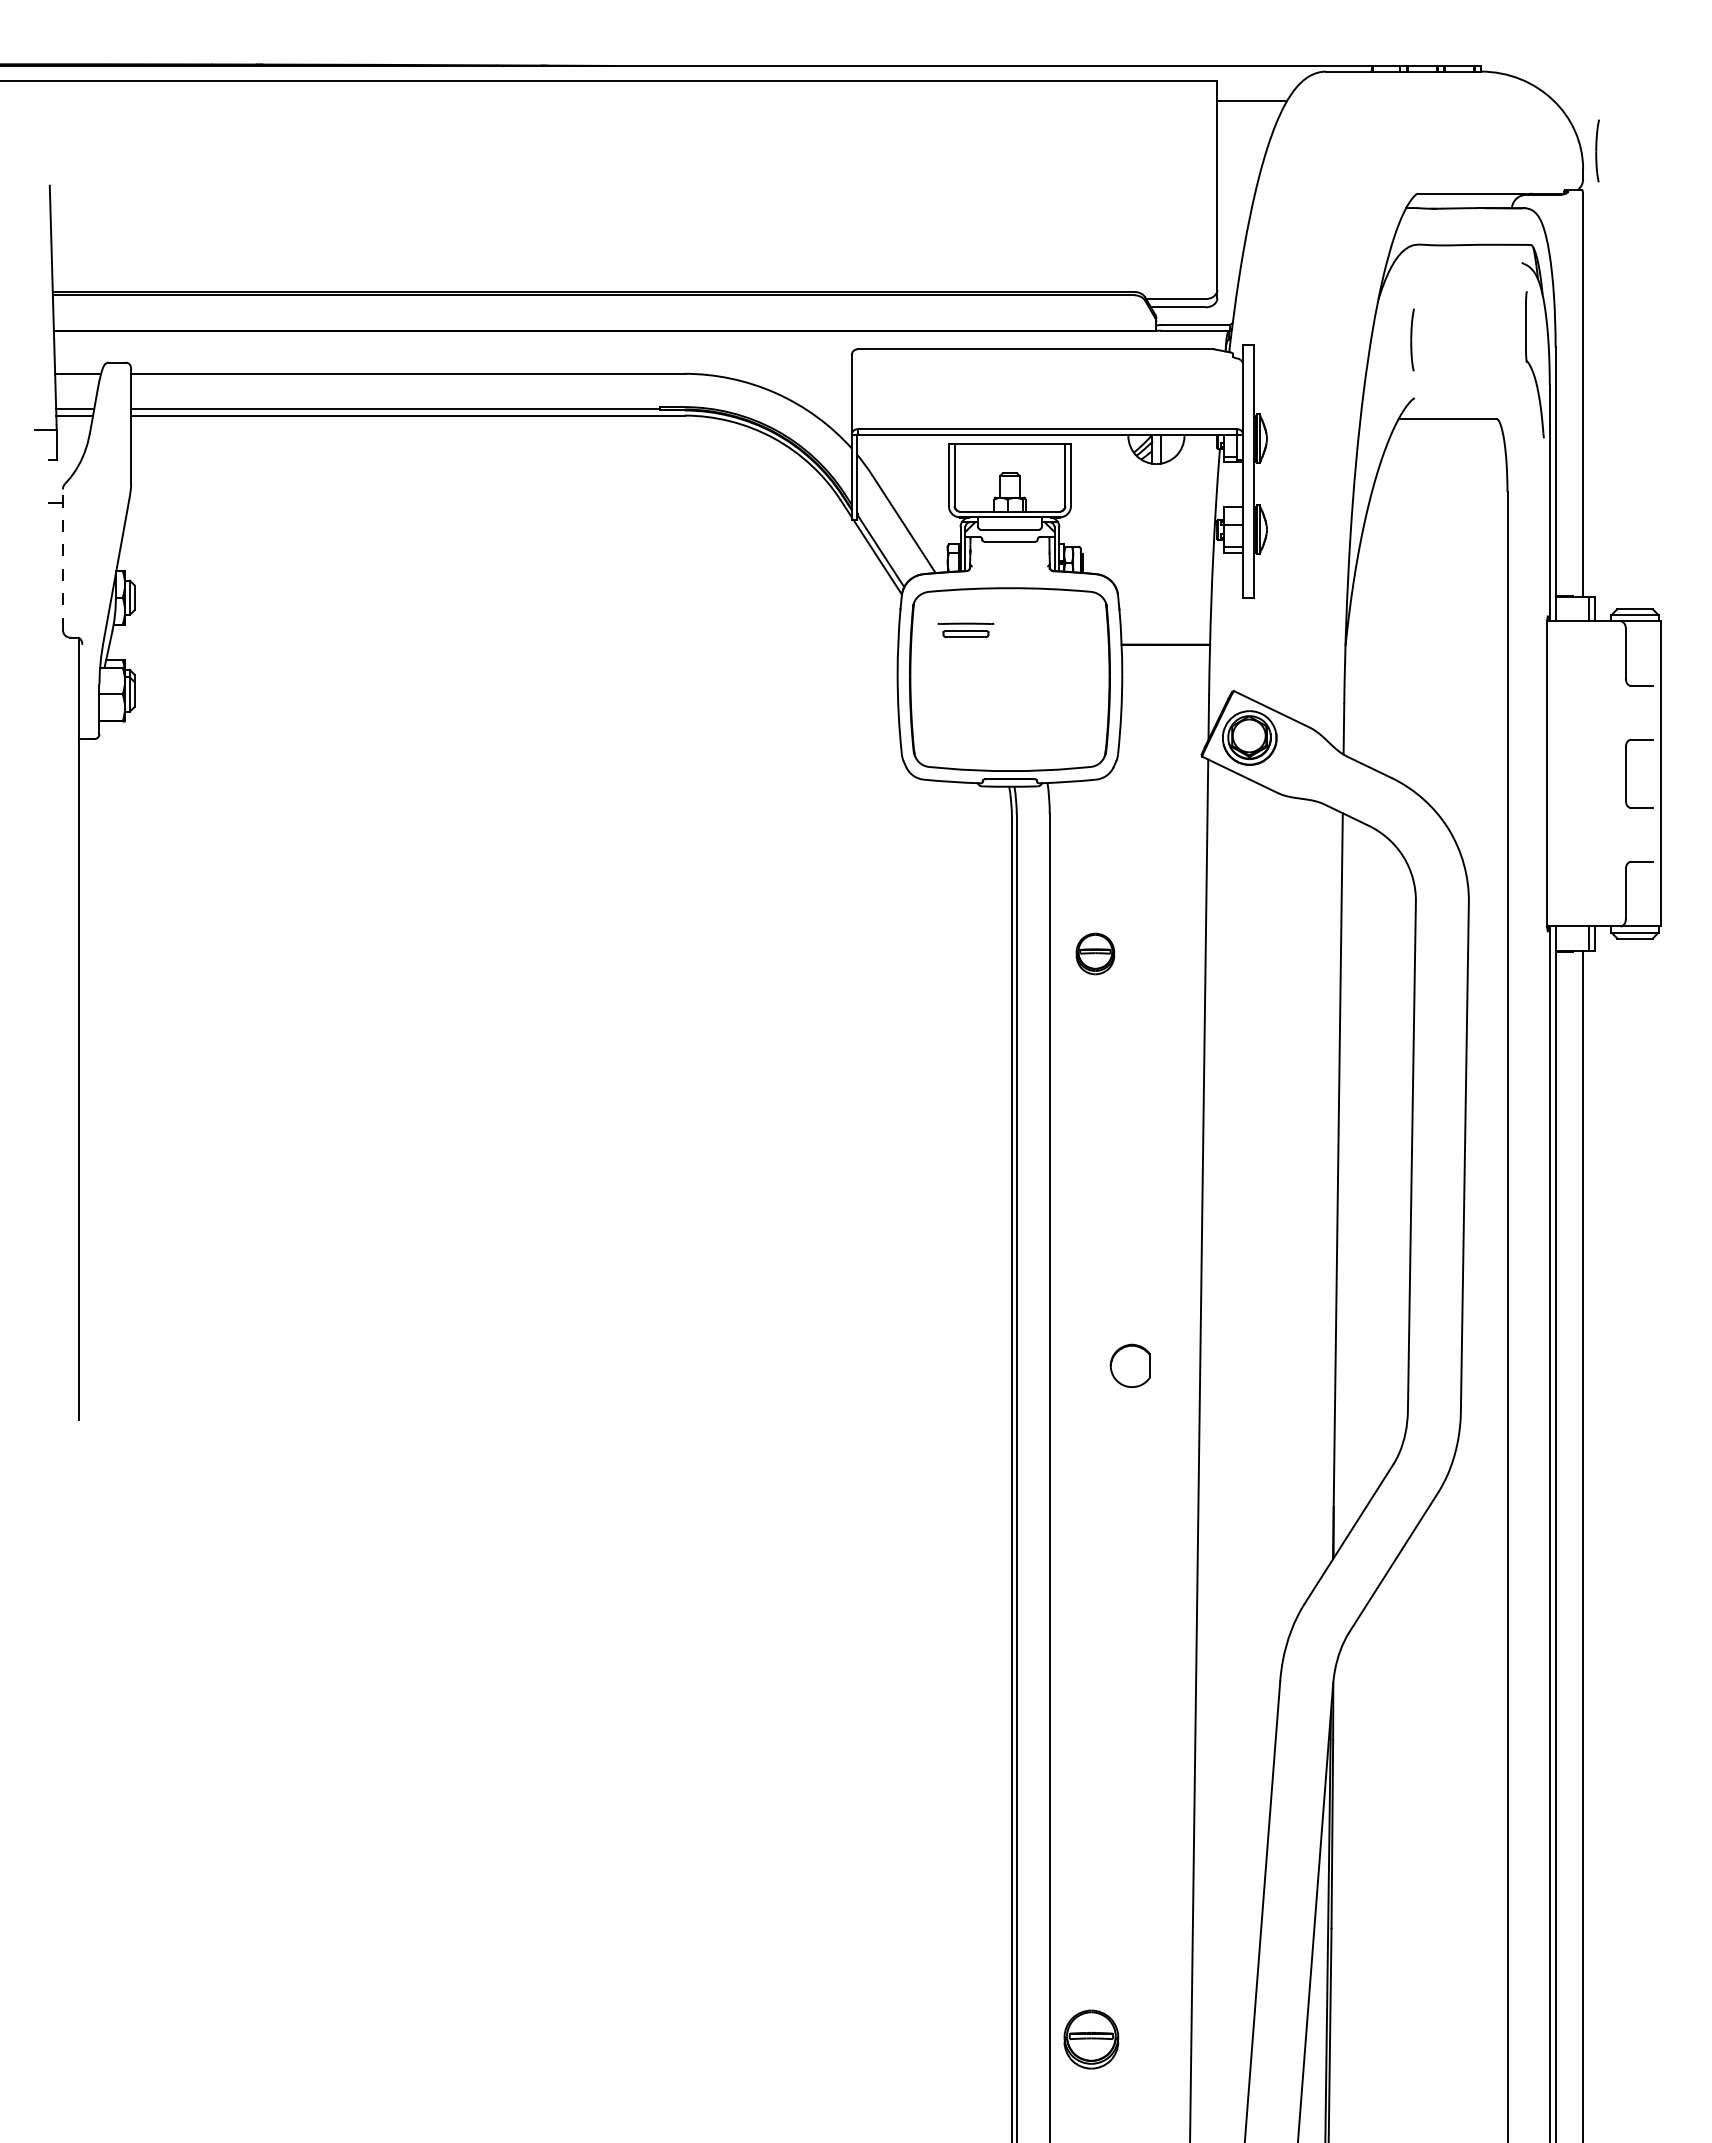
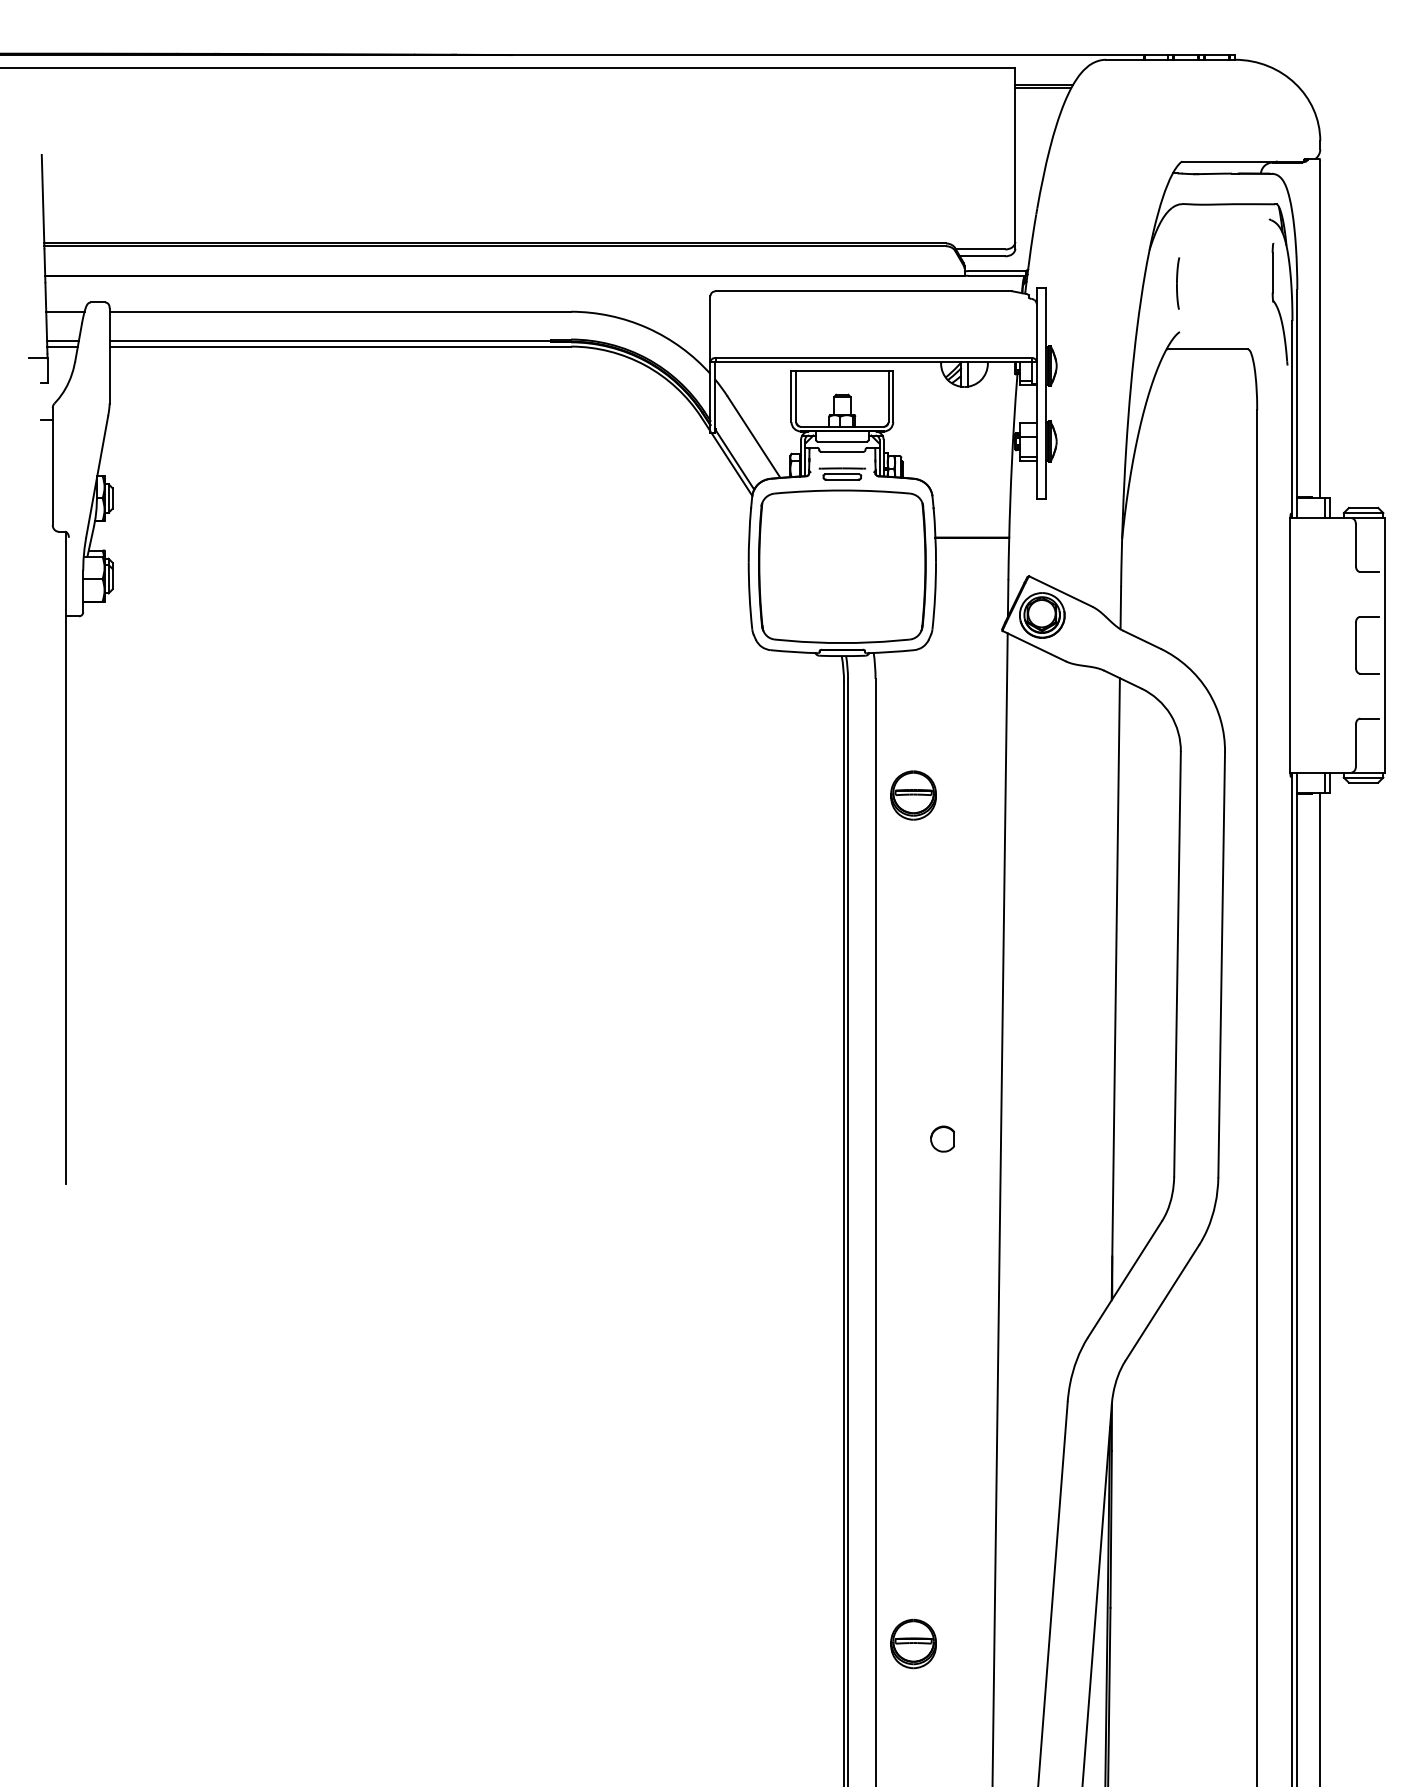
line: (1250, 105) -> (1042, 88), added
part: (1597, 150) -> (1332, 125), removed
line: (62, 559) -> (52, 466), dashed -> solid
part: (965, 630) -> (841, 474), moved
part: (1095, 953) -> (913, 795), size x1.43
part: (1129, 1366) -> (942, 1139), size x0.71
part: (1091, 2039) -> (913, 1643), moved

